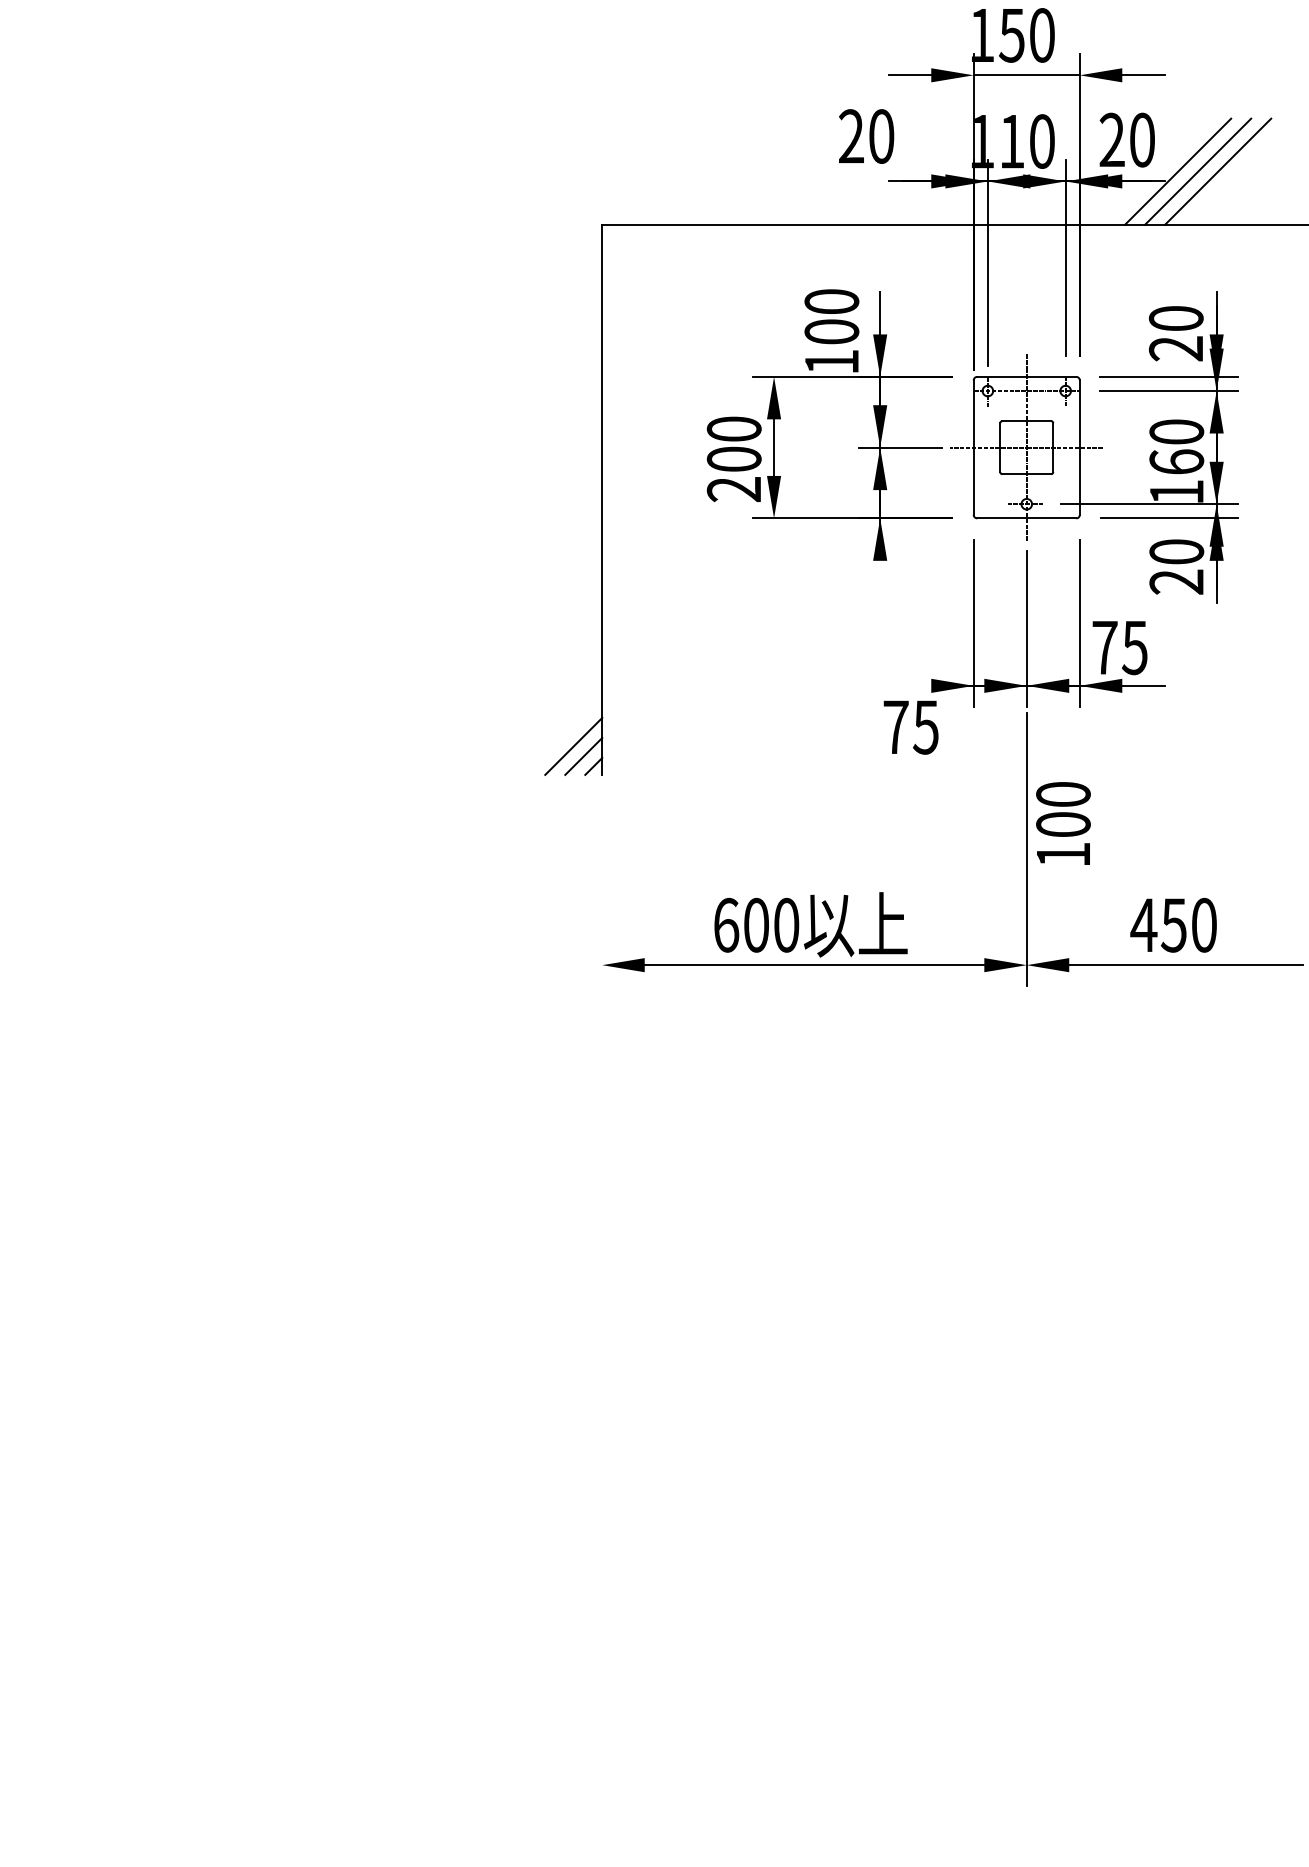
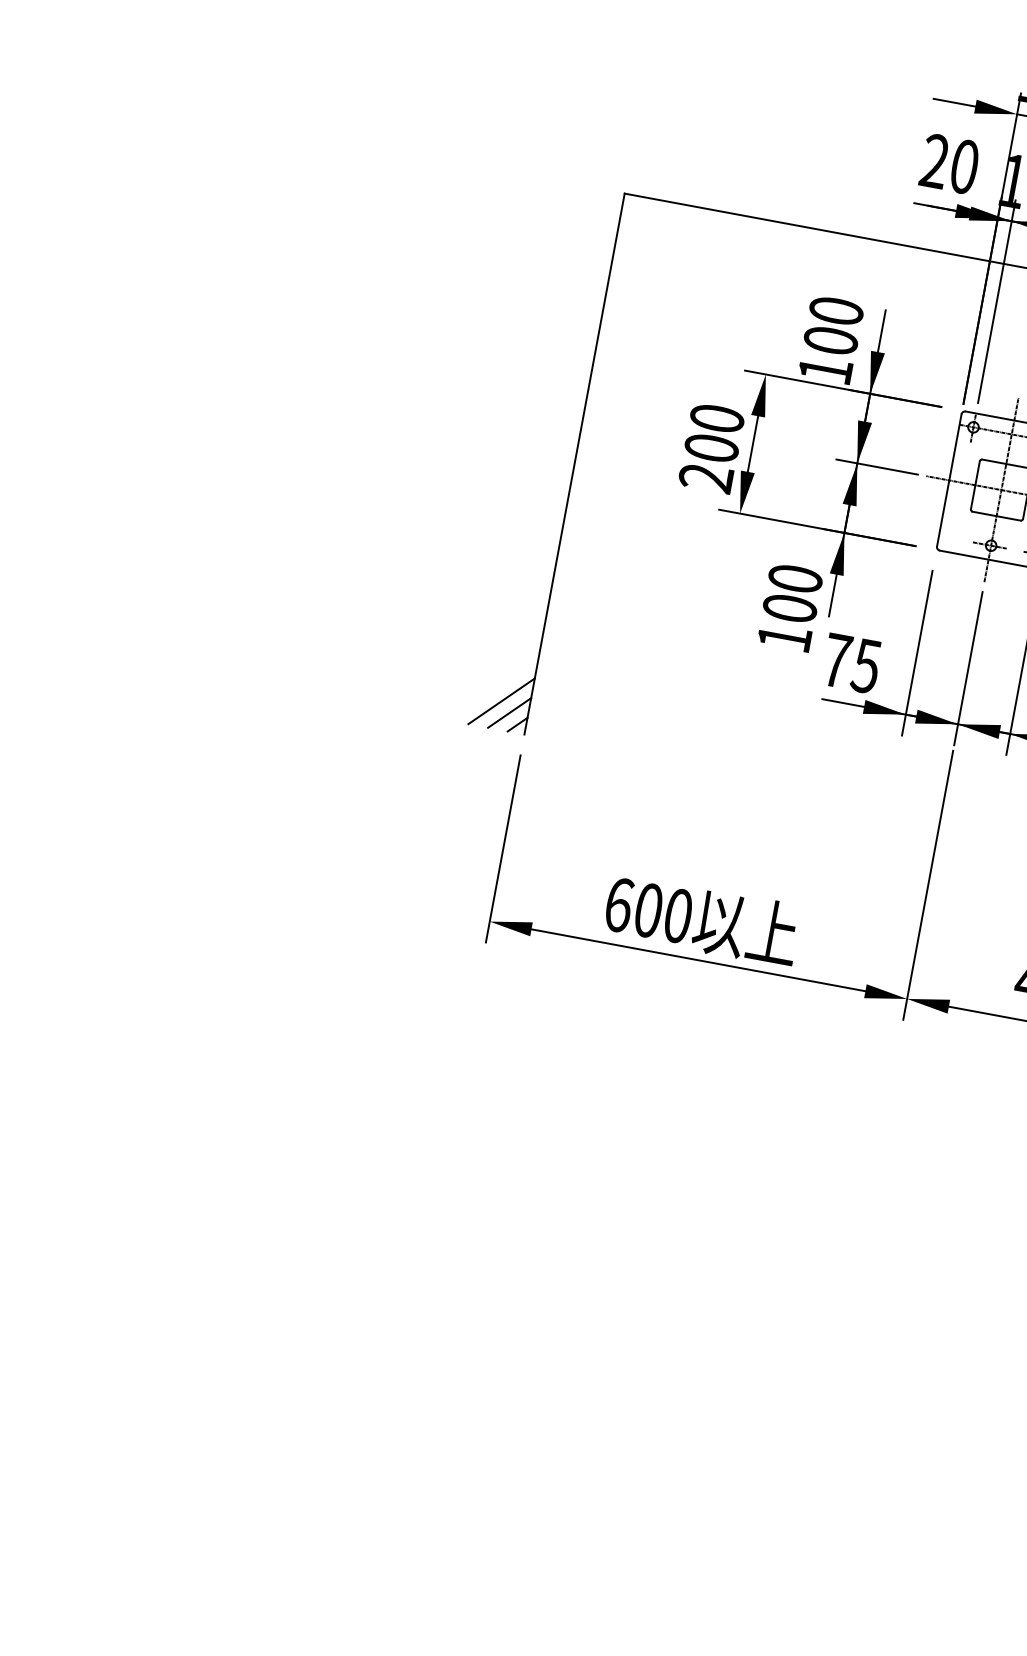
text: (866, 136) -> (949, 164), moved
line: (880, 581) -> (833, 595), added
line: (909, 685) -> (842, 702), added
text: (910, 727) -> (851, 663), moved
text: (1063, 823) -> (790, 607), moved
line: (602, 891) -> (503, 849), added

